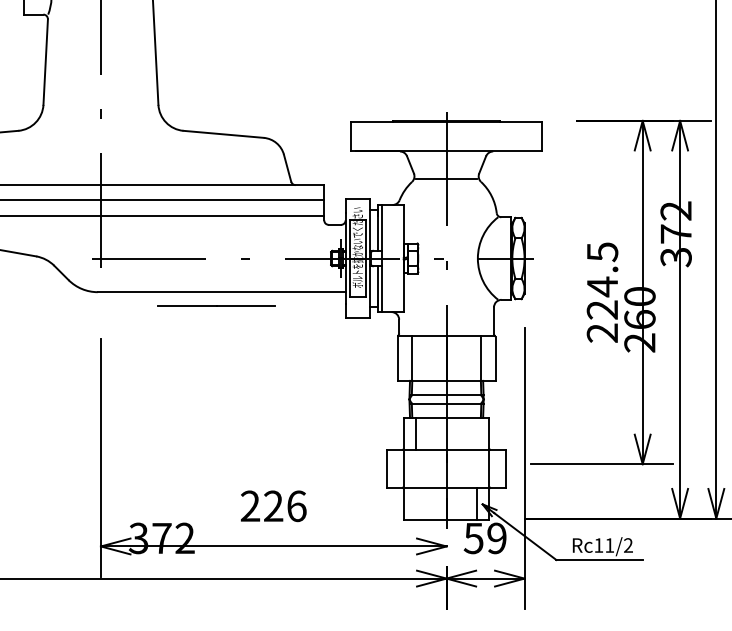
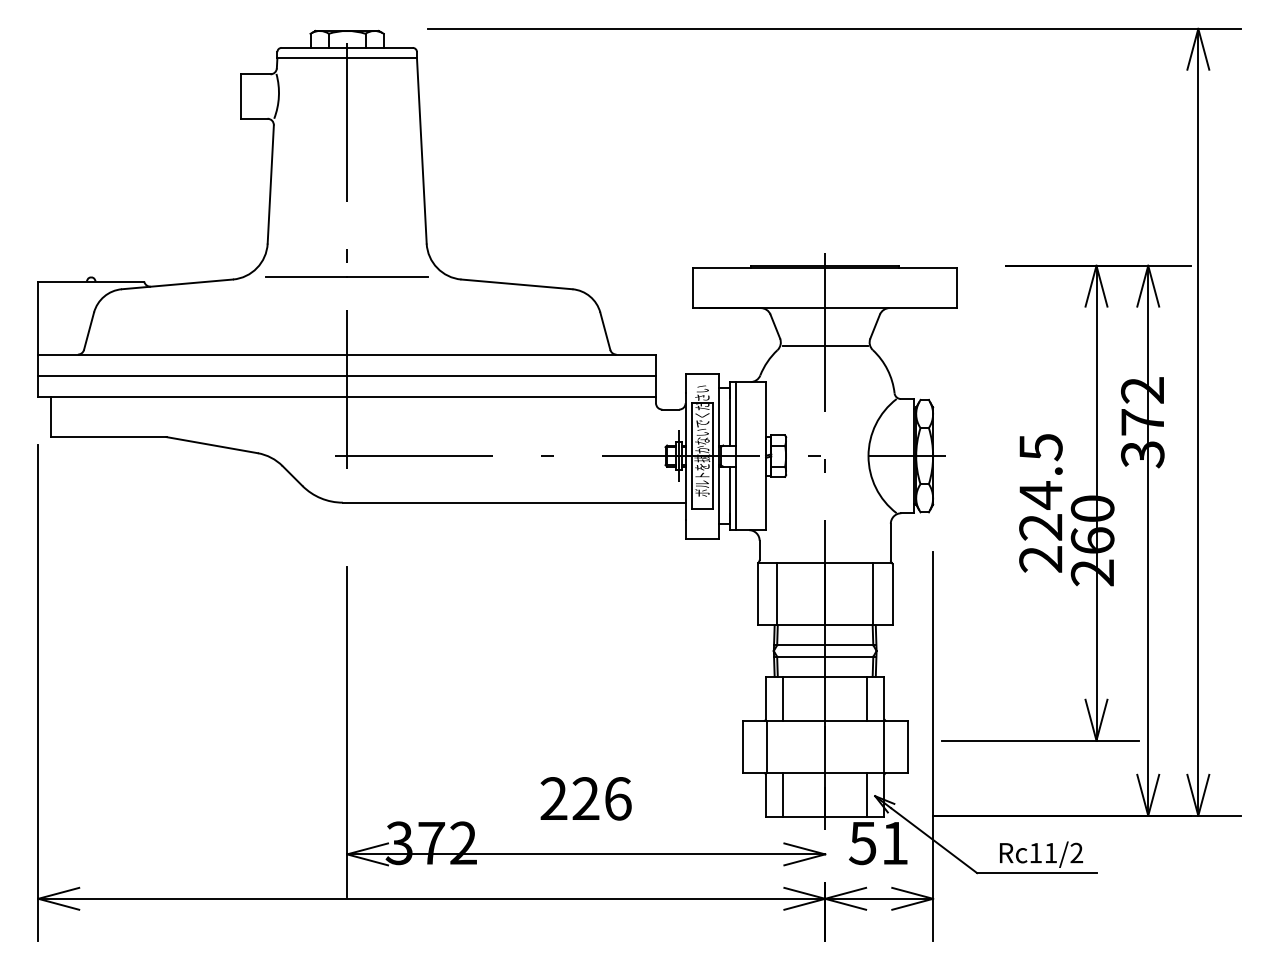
line: (216, 305) -> (346, 276), moved
line: (477, 433) -> (867, 698), added
line: (416, 503) -> (783, 794), added
text: (496, 538) -> (894, 843), 59 -> 51

